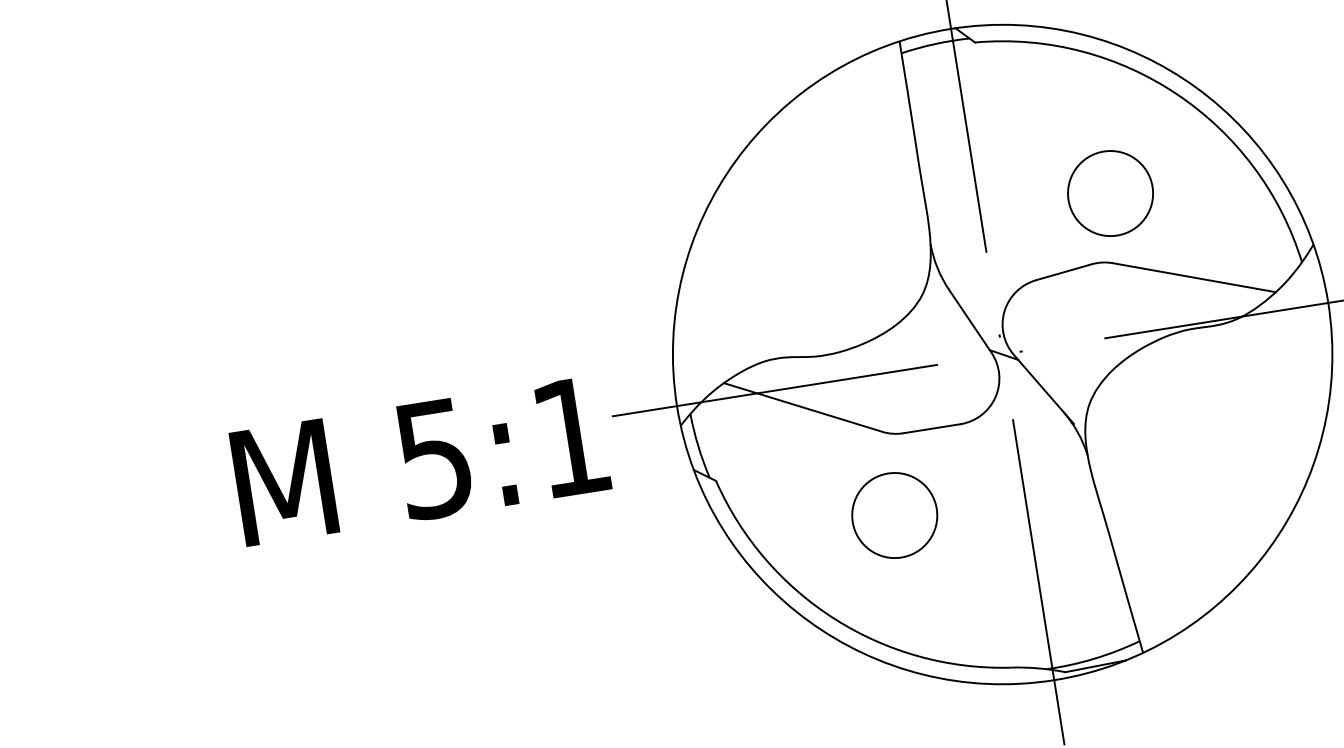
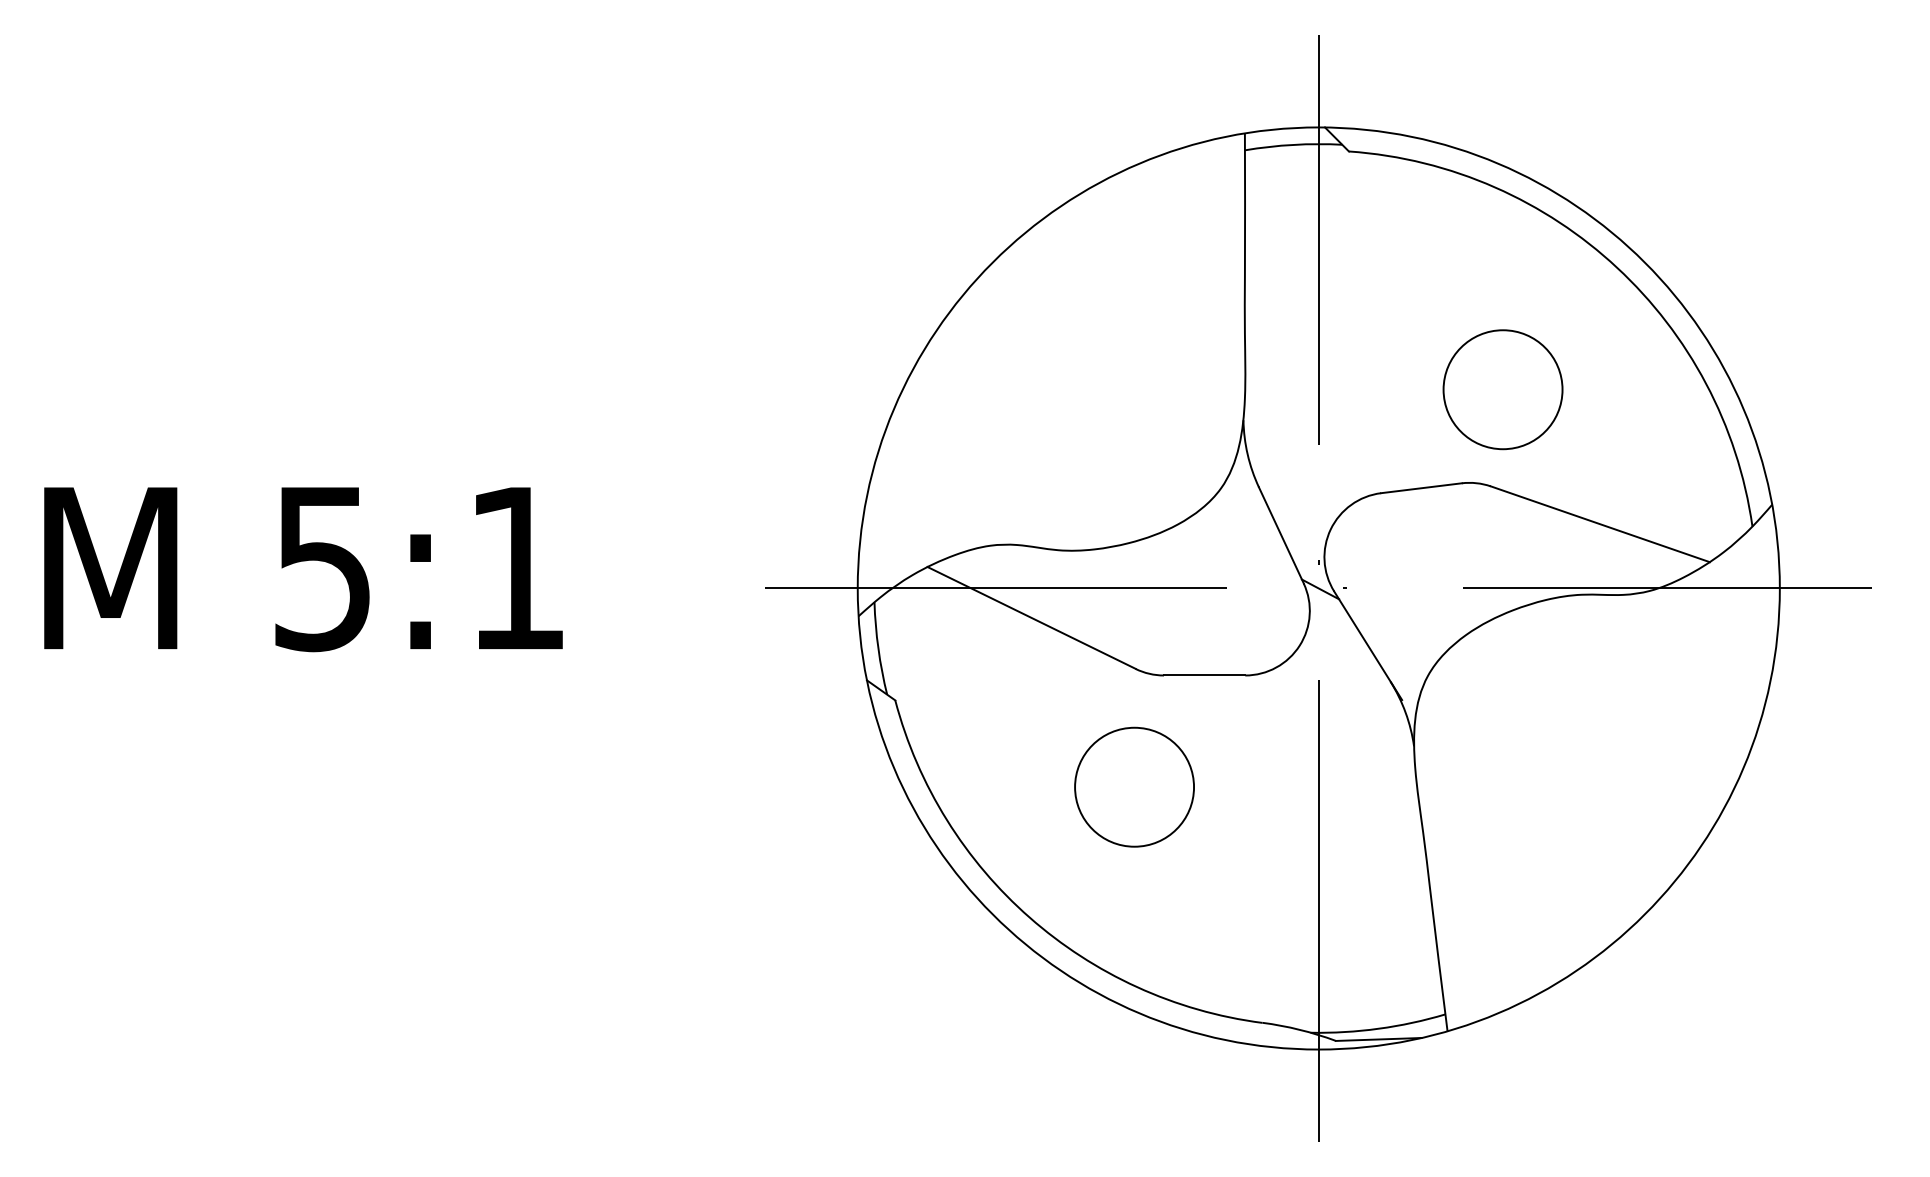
text: (420, 461) -> (303, 569), moved

